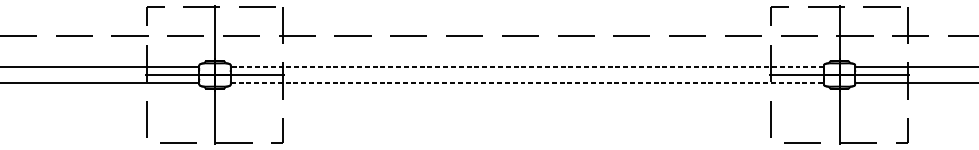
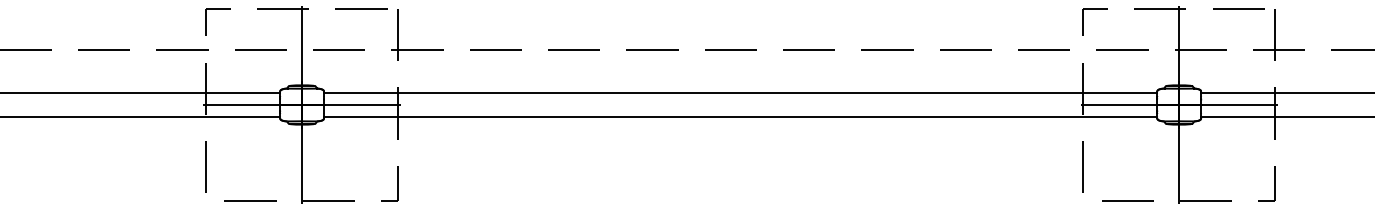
line: (527, 66) -> (740, 93), dashed -> solid
line: (527, 83) -> (740, 116), dashed -> solid

